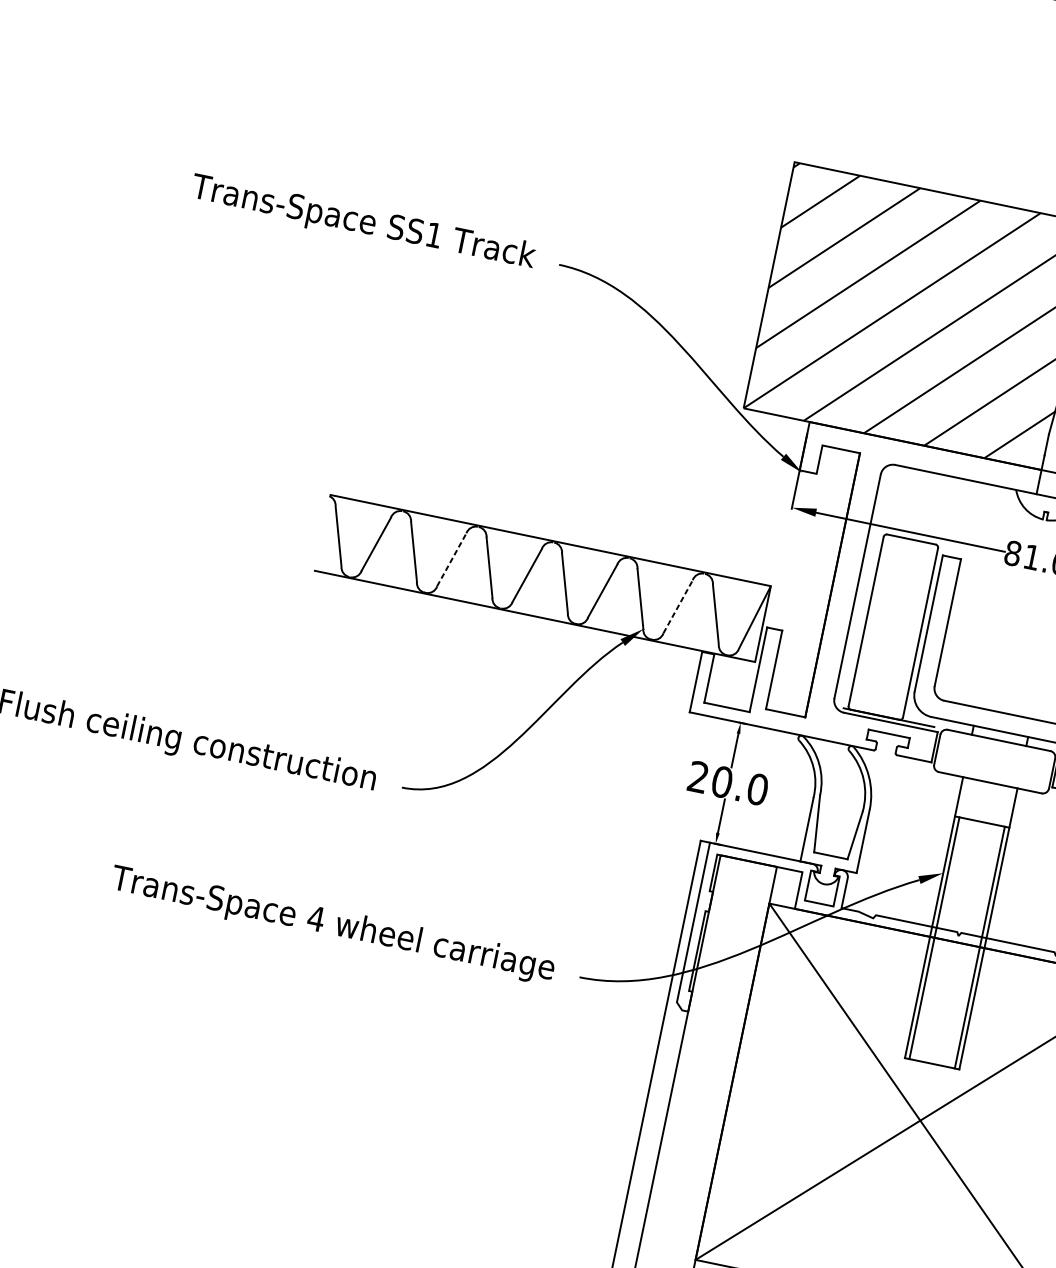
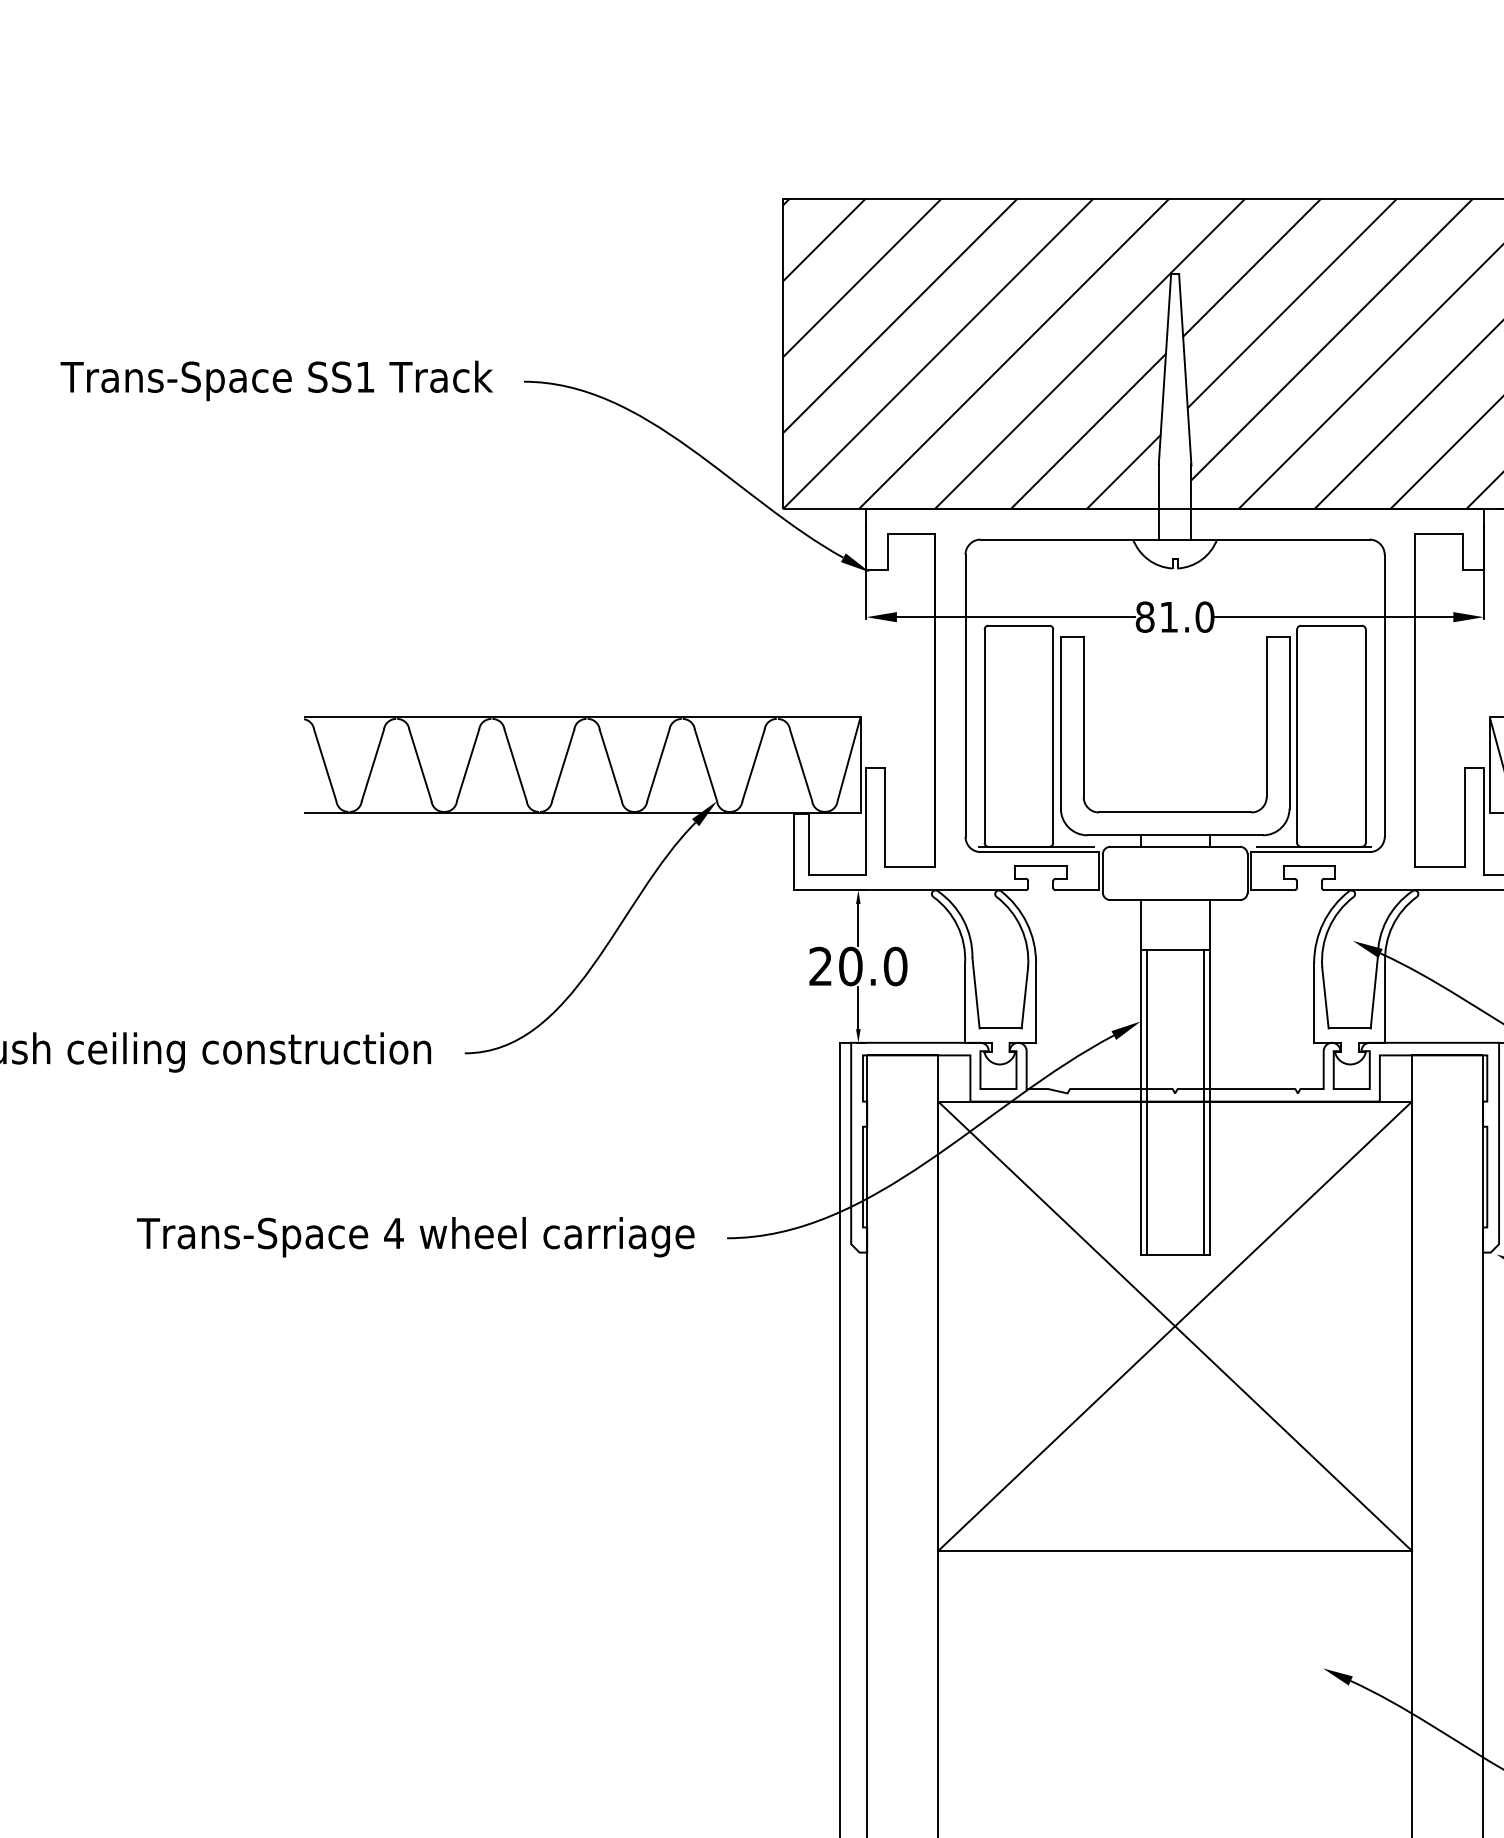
line: (452, 559) -> (468, 764), dashed -> solid
line: (678, 605) -> (753, 764), dashed -> solid

